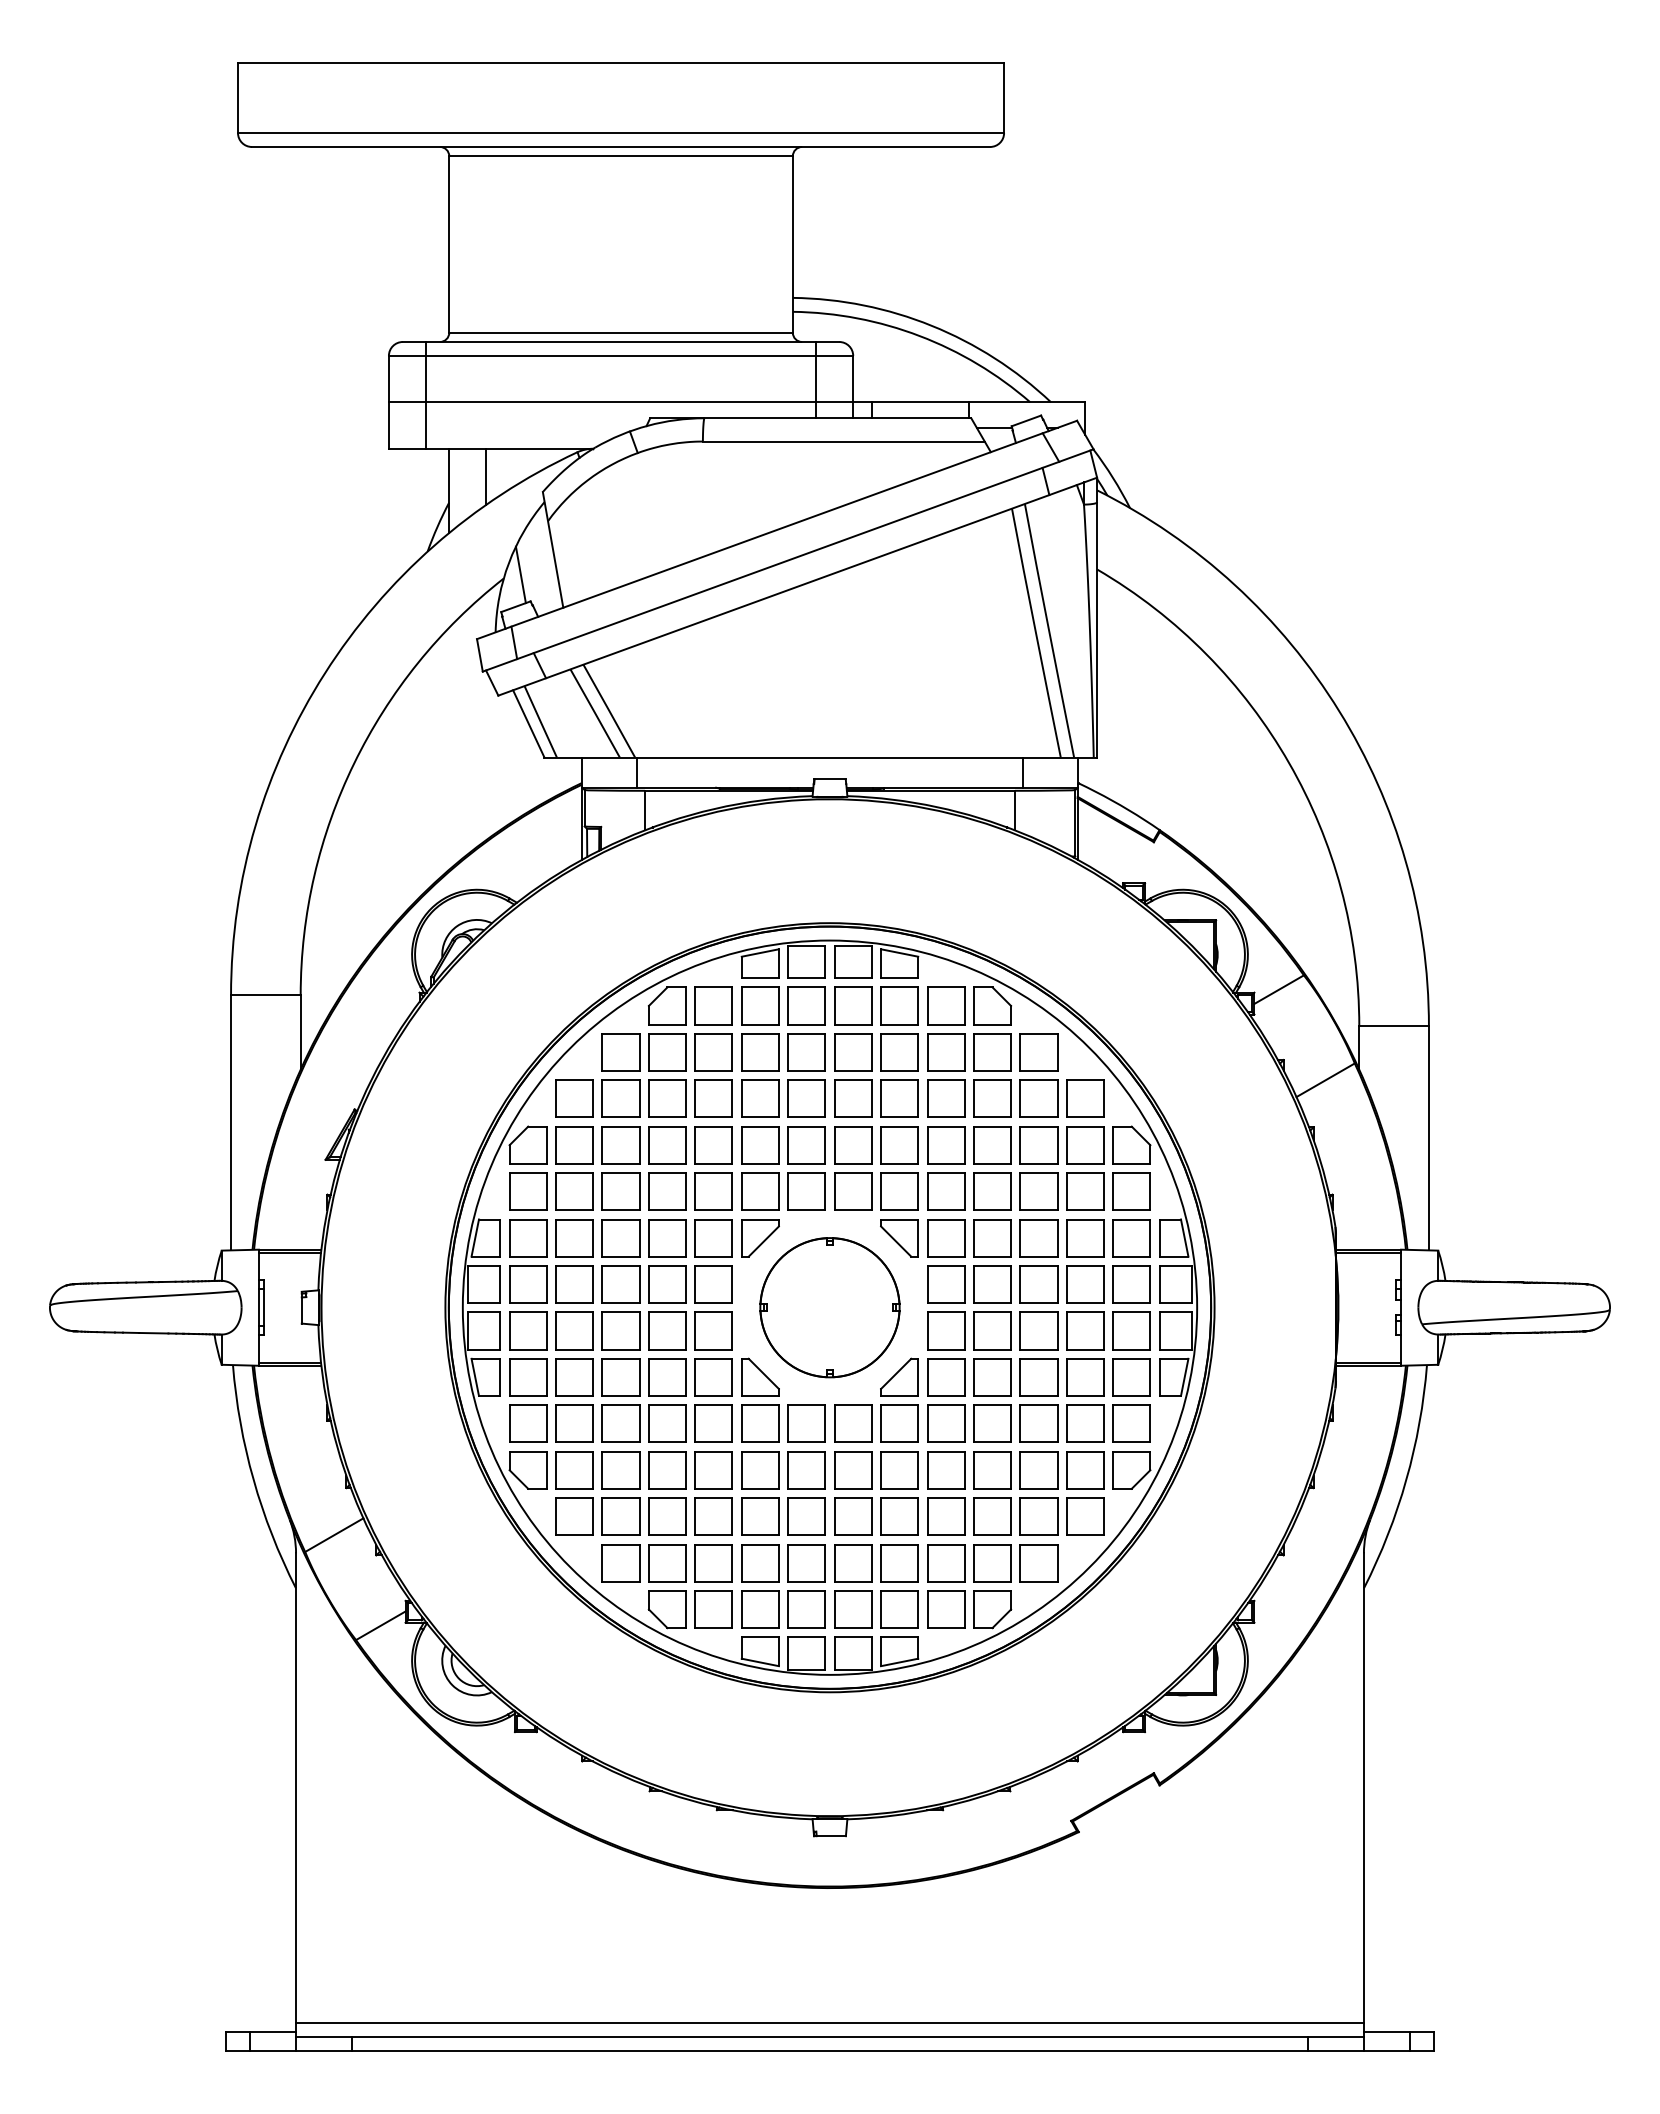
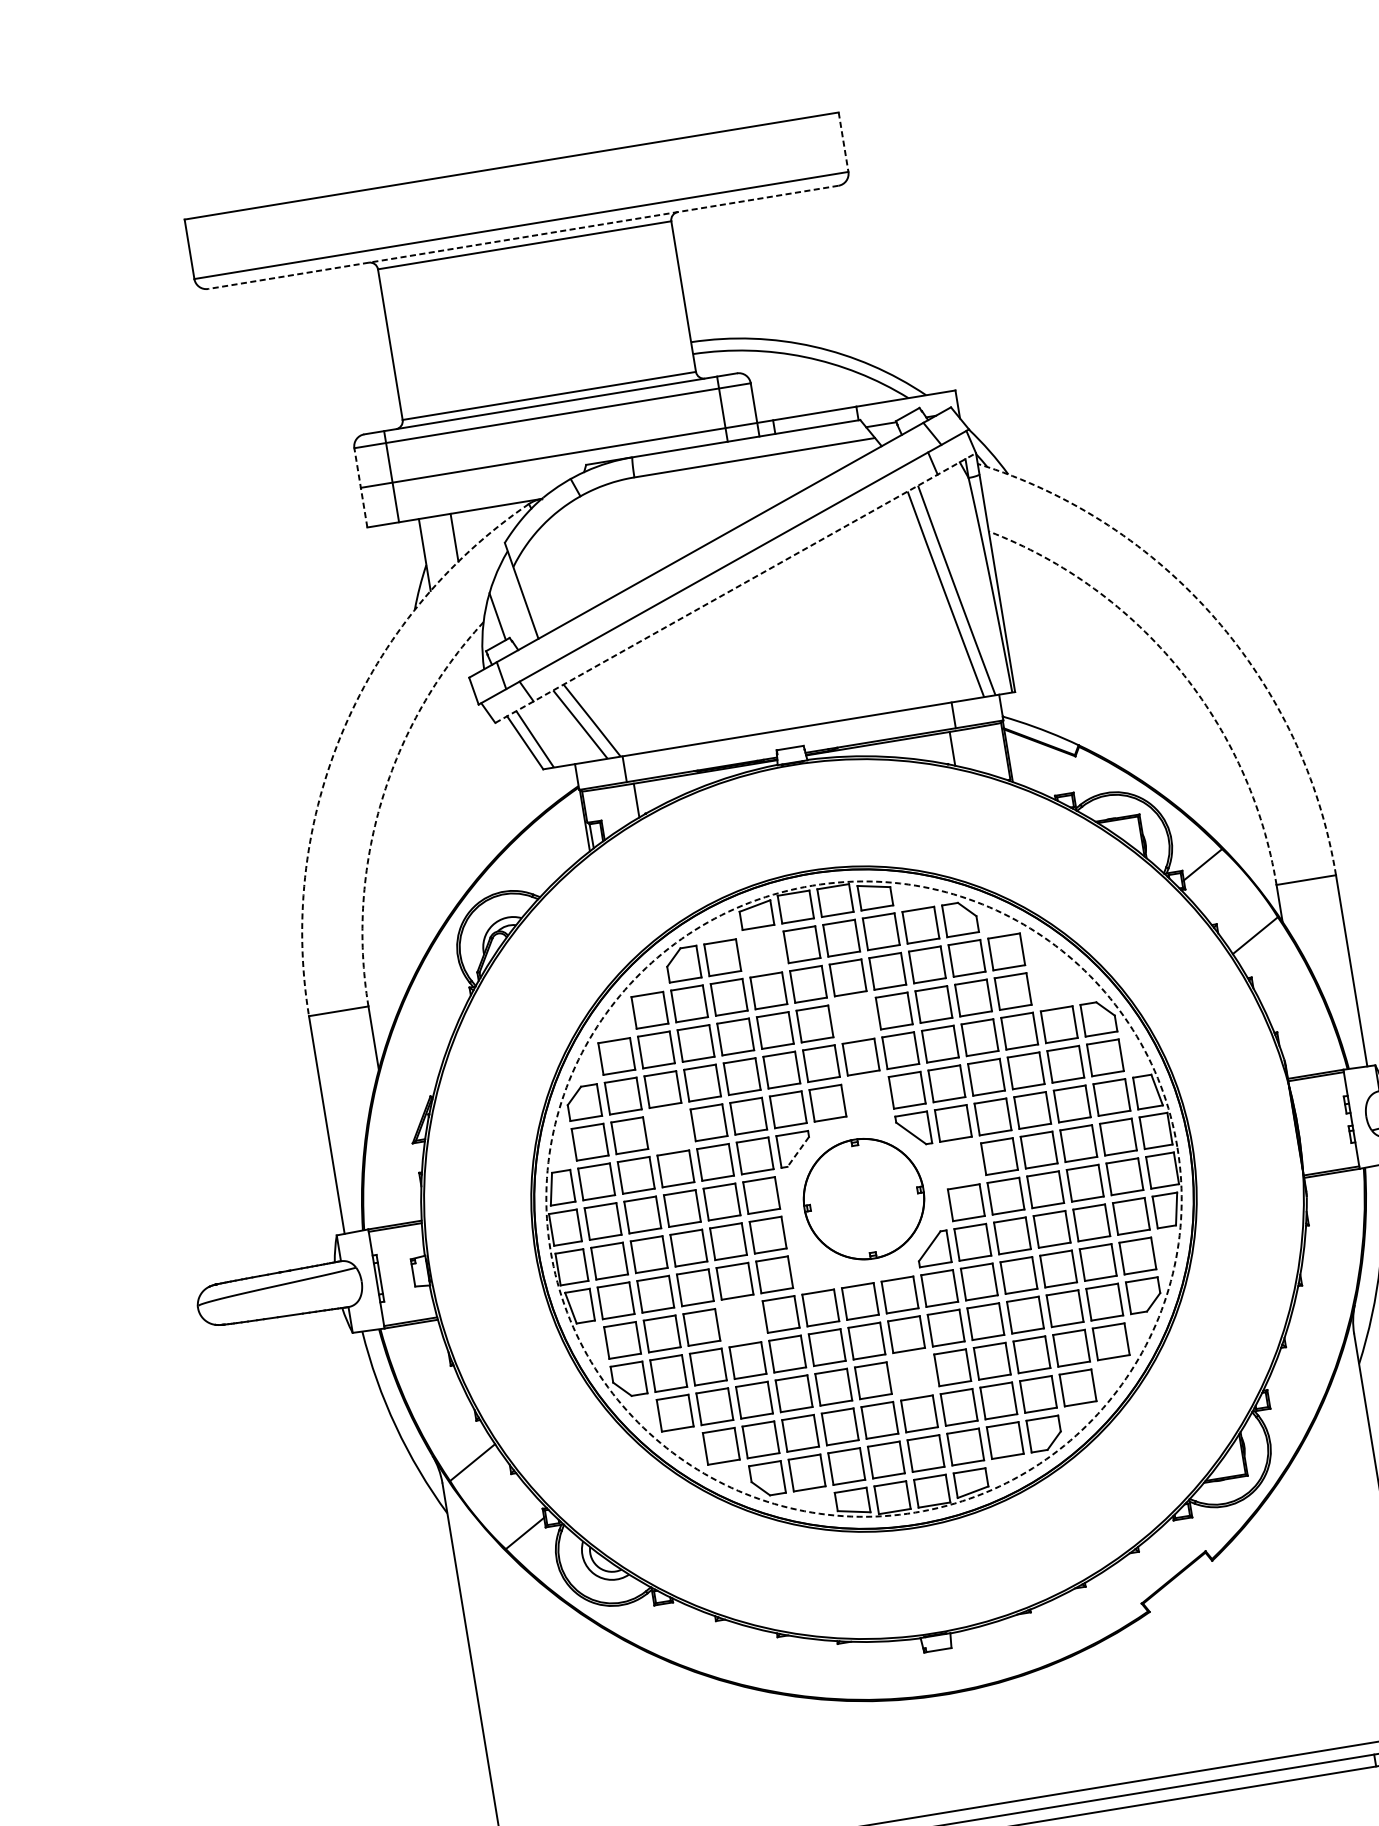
line: (1004, 98) -> (843, 142), solid -> dashed
line: (620, 146) -> (522, 237), solid -> dashed
line: (388, 401) -> (360, 487), solid -> dashed
line: (797, 586) -> (735, 587), solid -> dashed
arc: (325, 673) -> (344, 728), solid -> dashed
arc: (1339, 711) -> (1215, 618), solid -> dashed
arc: (1289, 762) -> (1180, 669), solid -> dashed
arc: (354, 763) -> (381, 800), solid -> dashed
part: (760, 1005) -> (762, 950), removed
part: (853, 1098) -> (854, 1017), removed
part: (1085, 1098) -> (1052, 984), removed
part: (620, 1191) -> (668, 1129), removed
part: (853, 1191) -> (867, 1096), removed
line: (763, 1241) -> (797, 1151), solid -> dashed
part: (946, 1284) -> (960, 1163), removed
circle: (829, 1307) -> (863, 1199), solid -> dashed
part: (760, 1376) -> (814, 1267), removed
part: (667, 1423) -> (741, 1320), removed
part: (853, 1516) -> (913, 1374), removed

